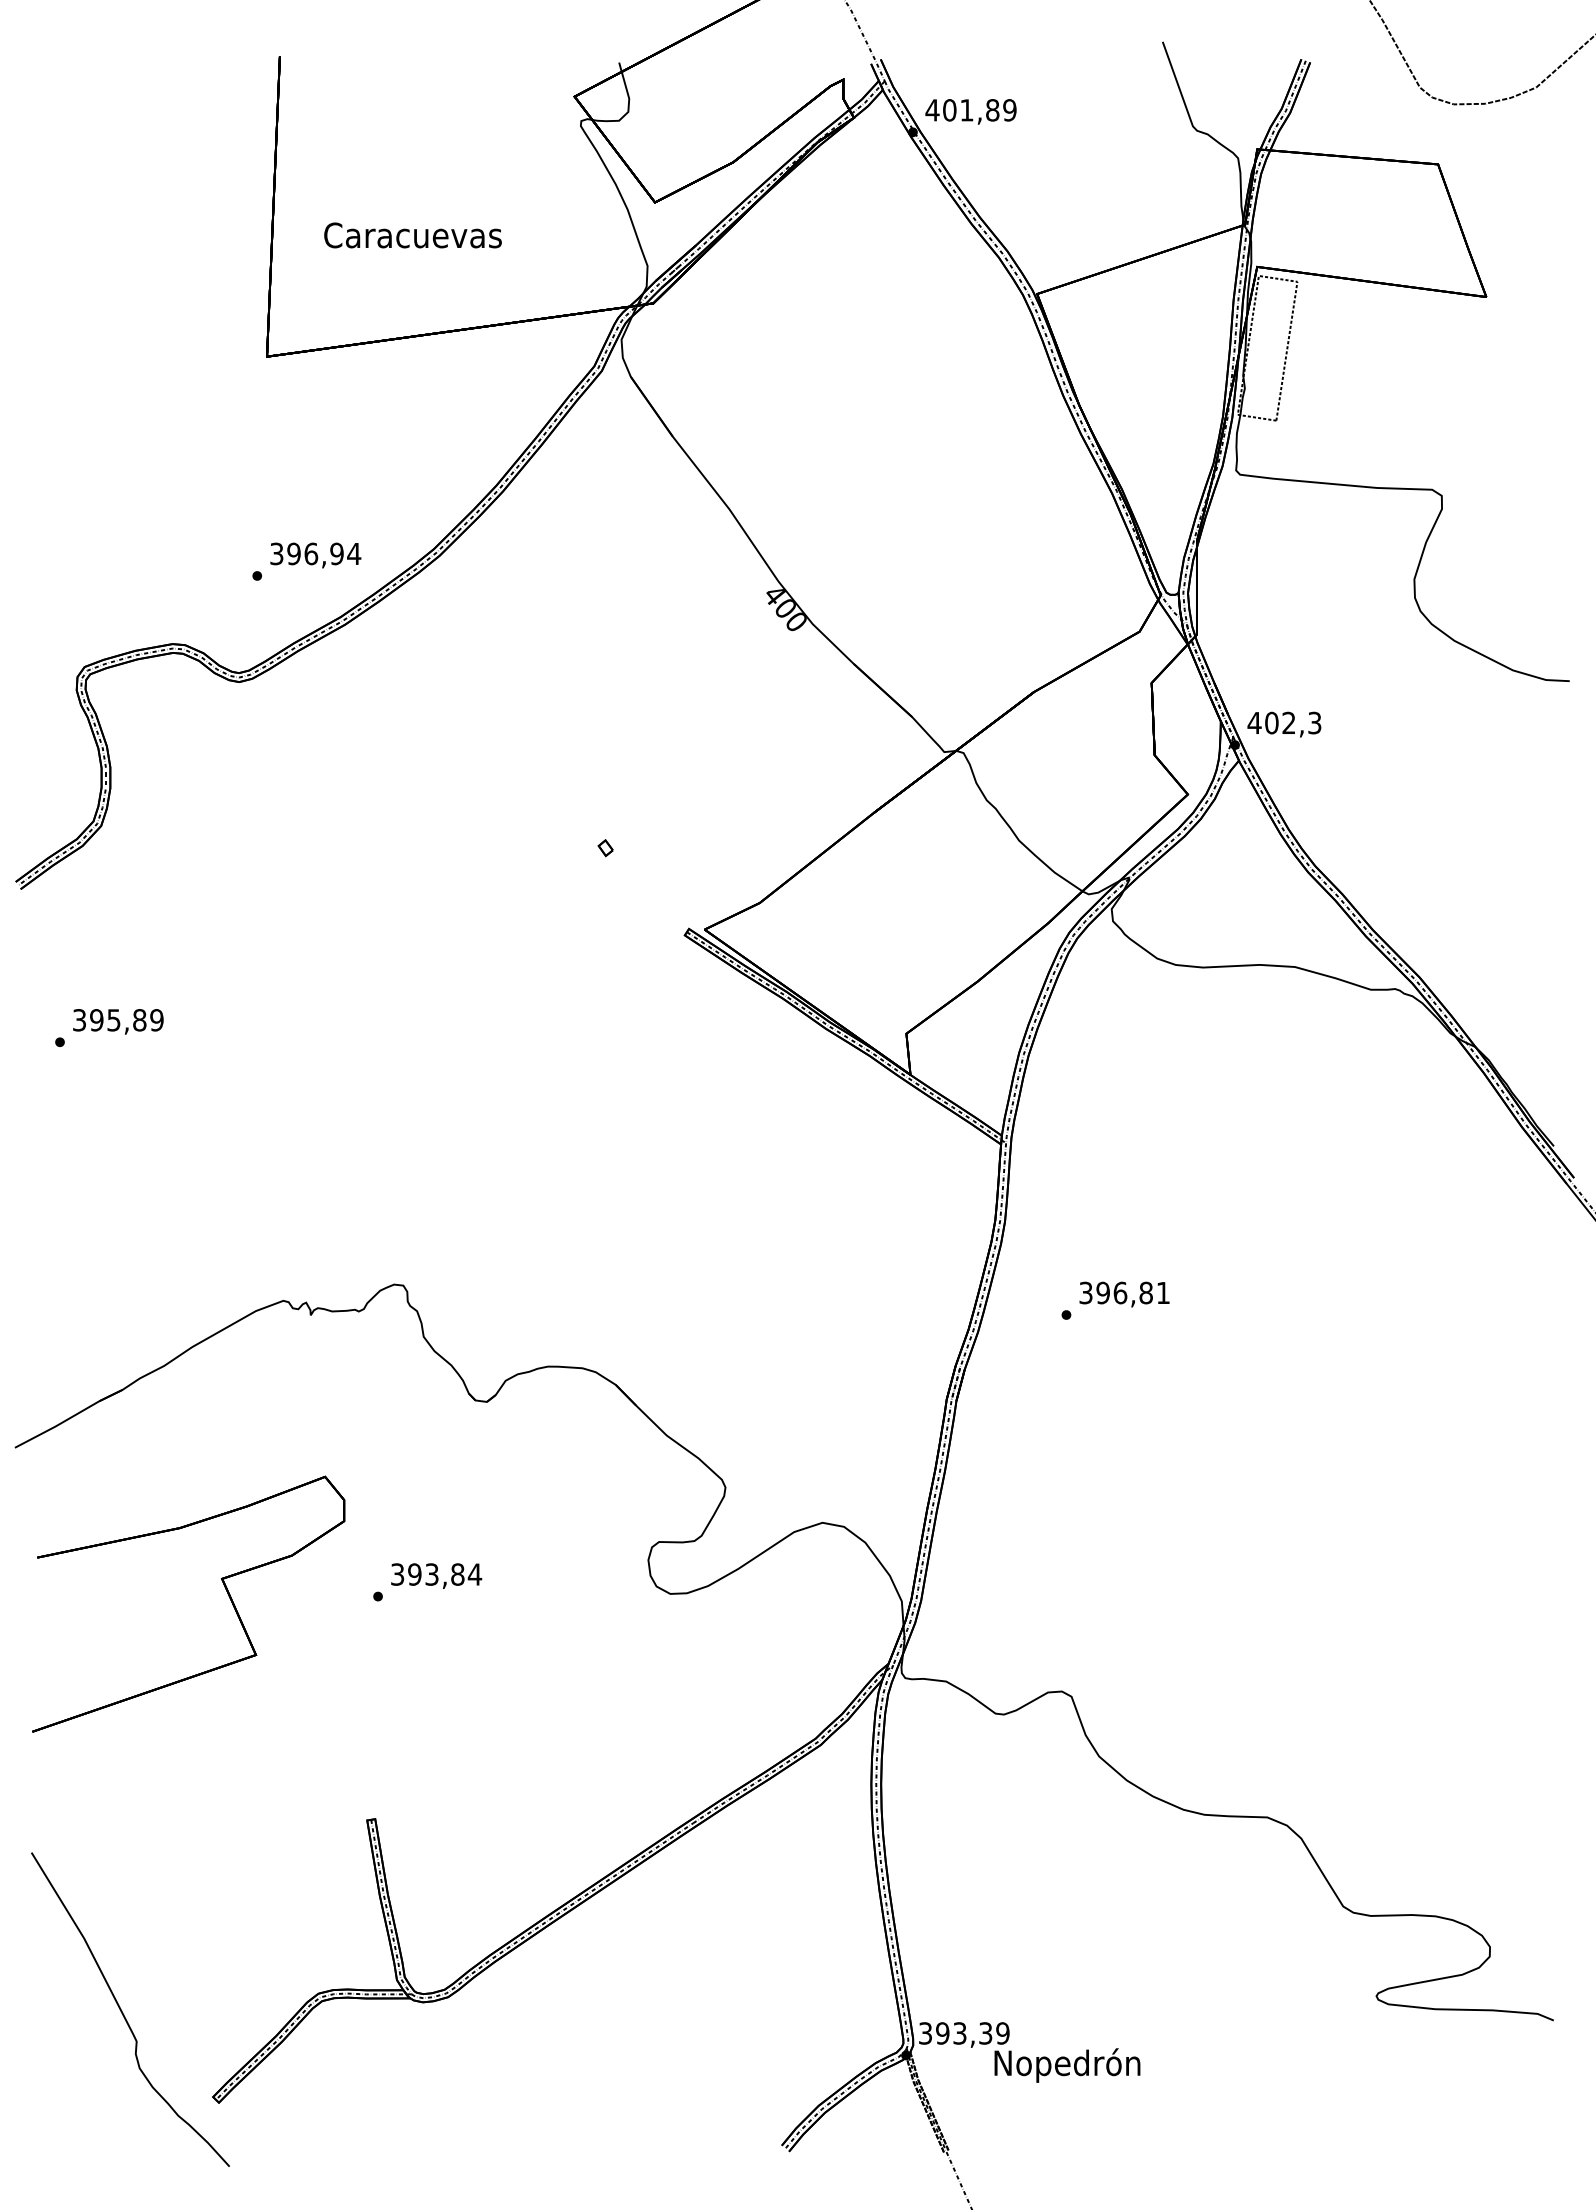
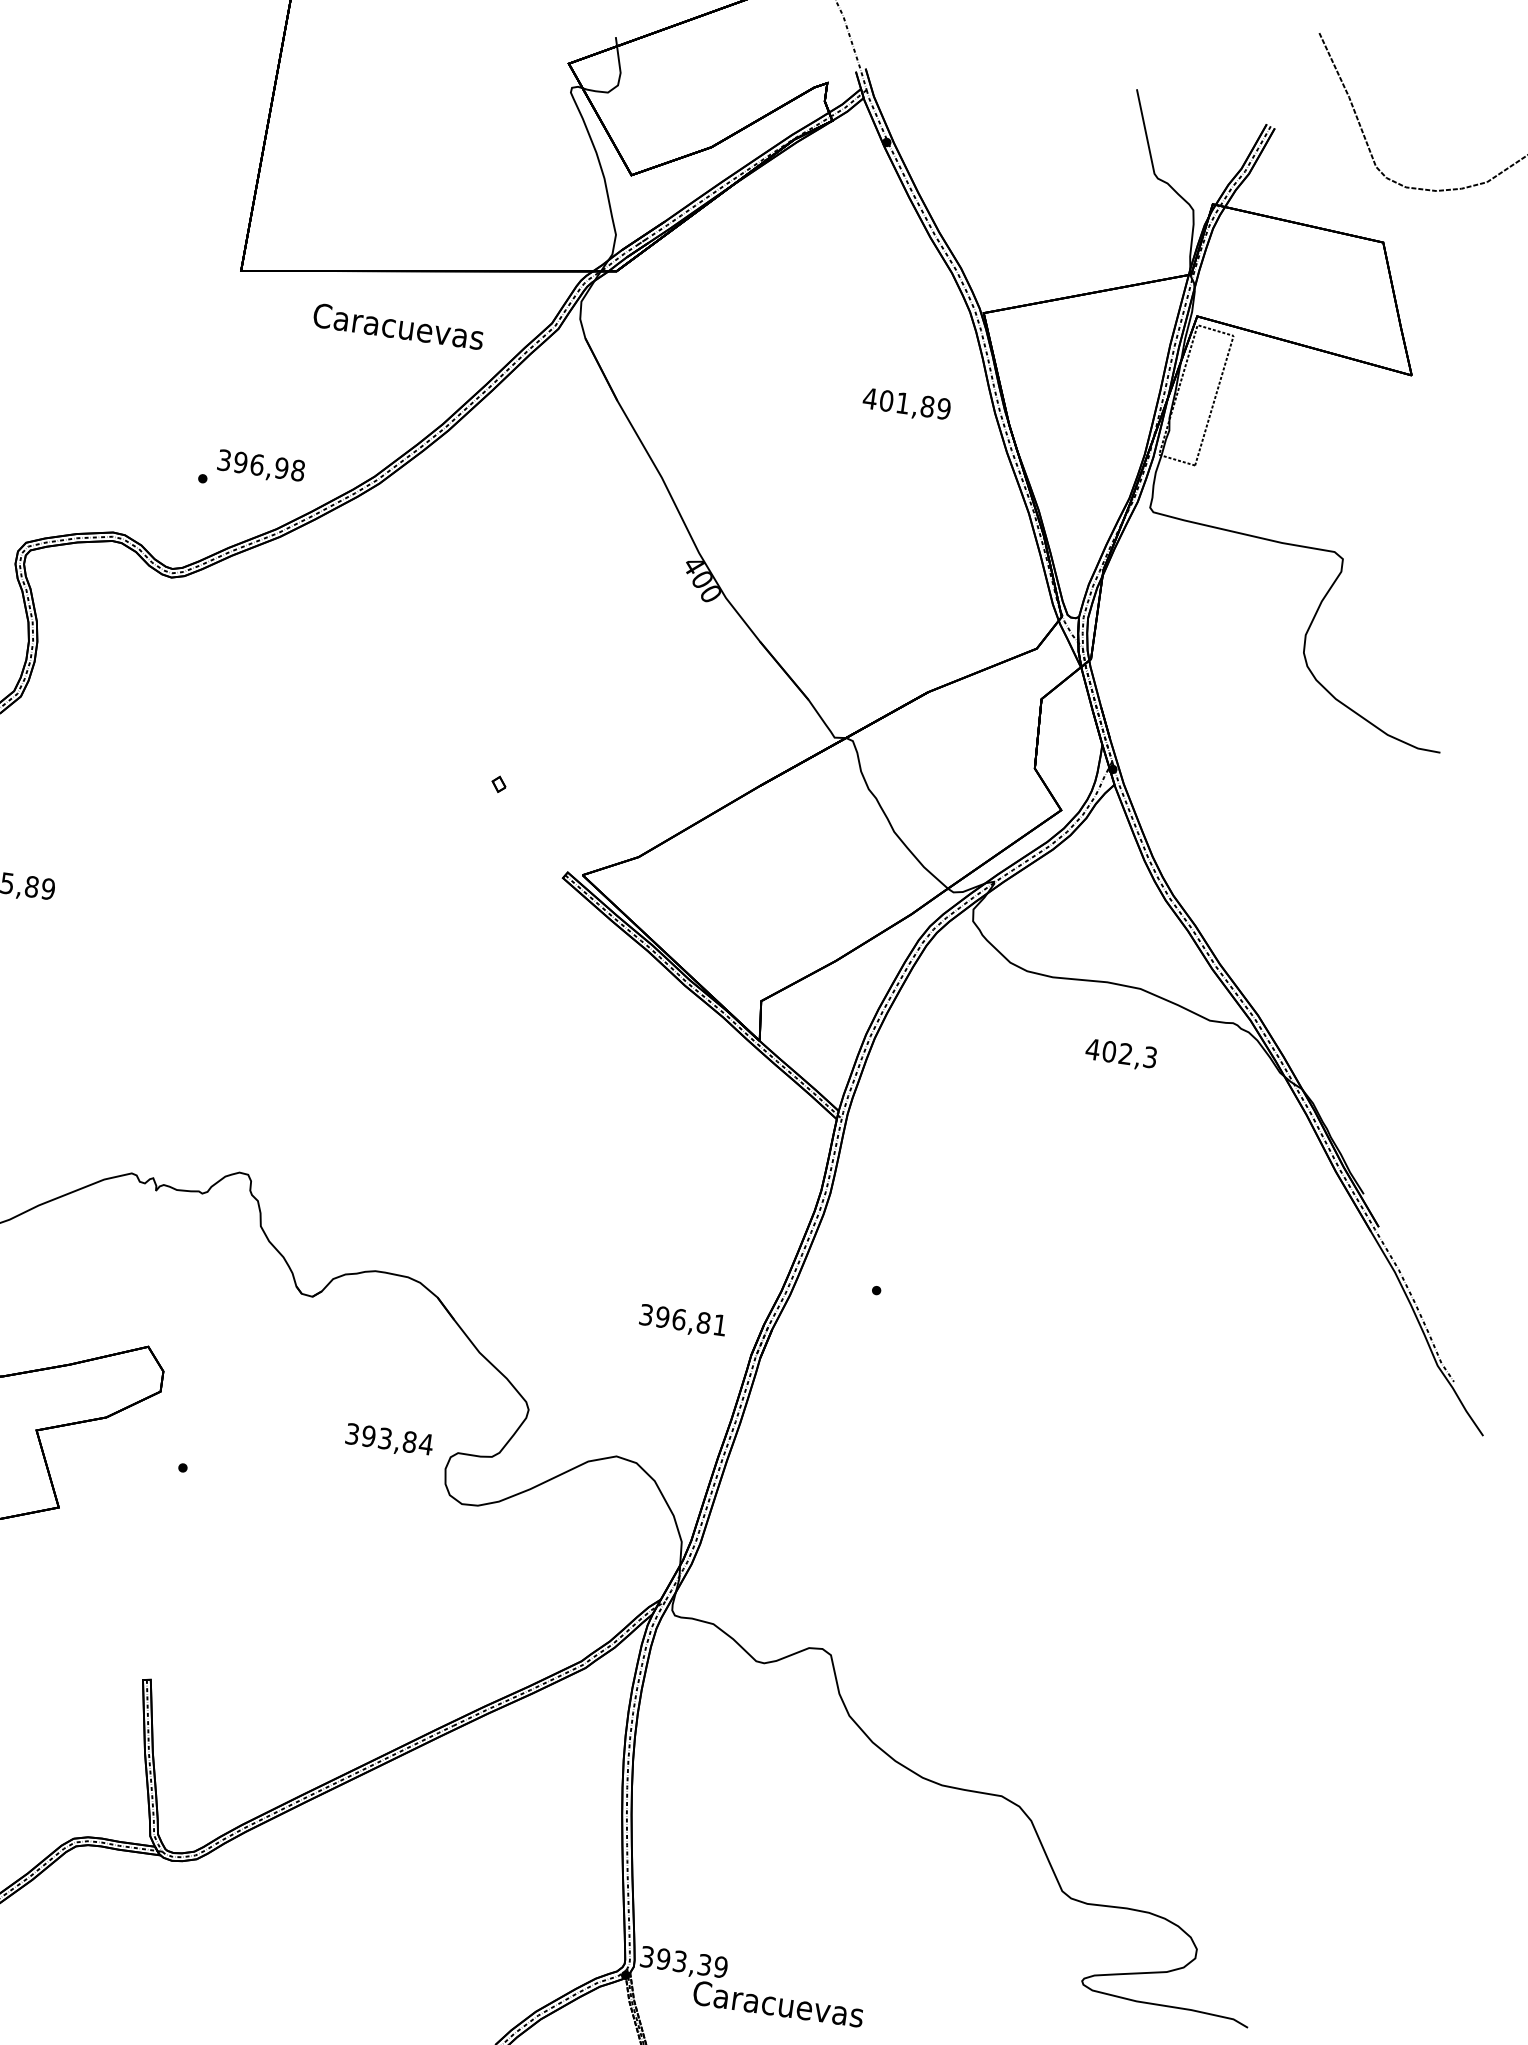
text: (970, 111) -> (906, 404), moved
text: (412, 235) -> (398, 326), moved
text: (354, 553) -> (298, 470), 396,94 -> 396,98
text: (1284, 724) -> (1121, 1054), moved
text: (1124, 1294) -> (682, 1321), moved
text: (436, 1575) -> (389, 1440), moved
text: (1067, 2065) -> (778, 2006), Nopedrón -> Caracuevas

